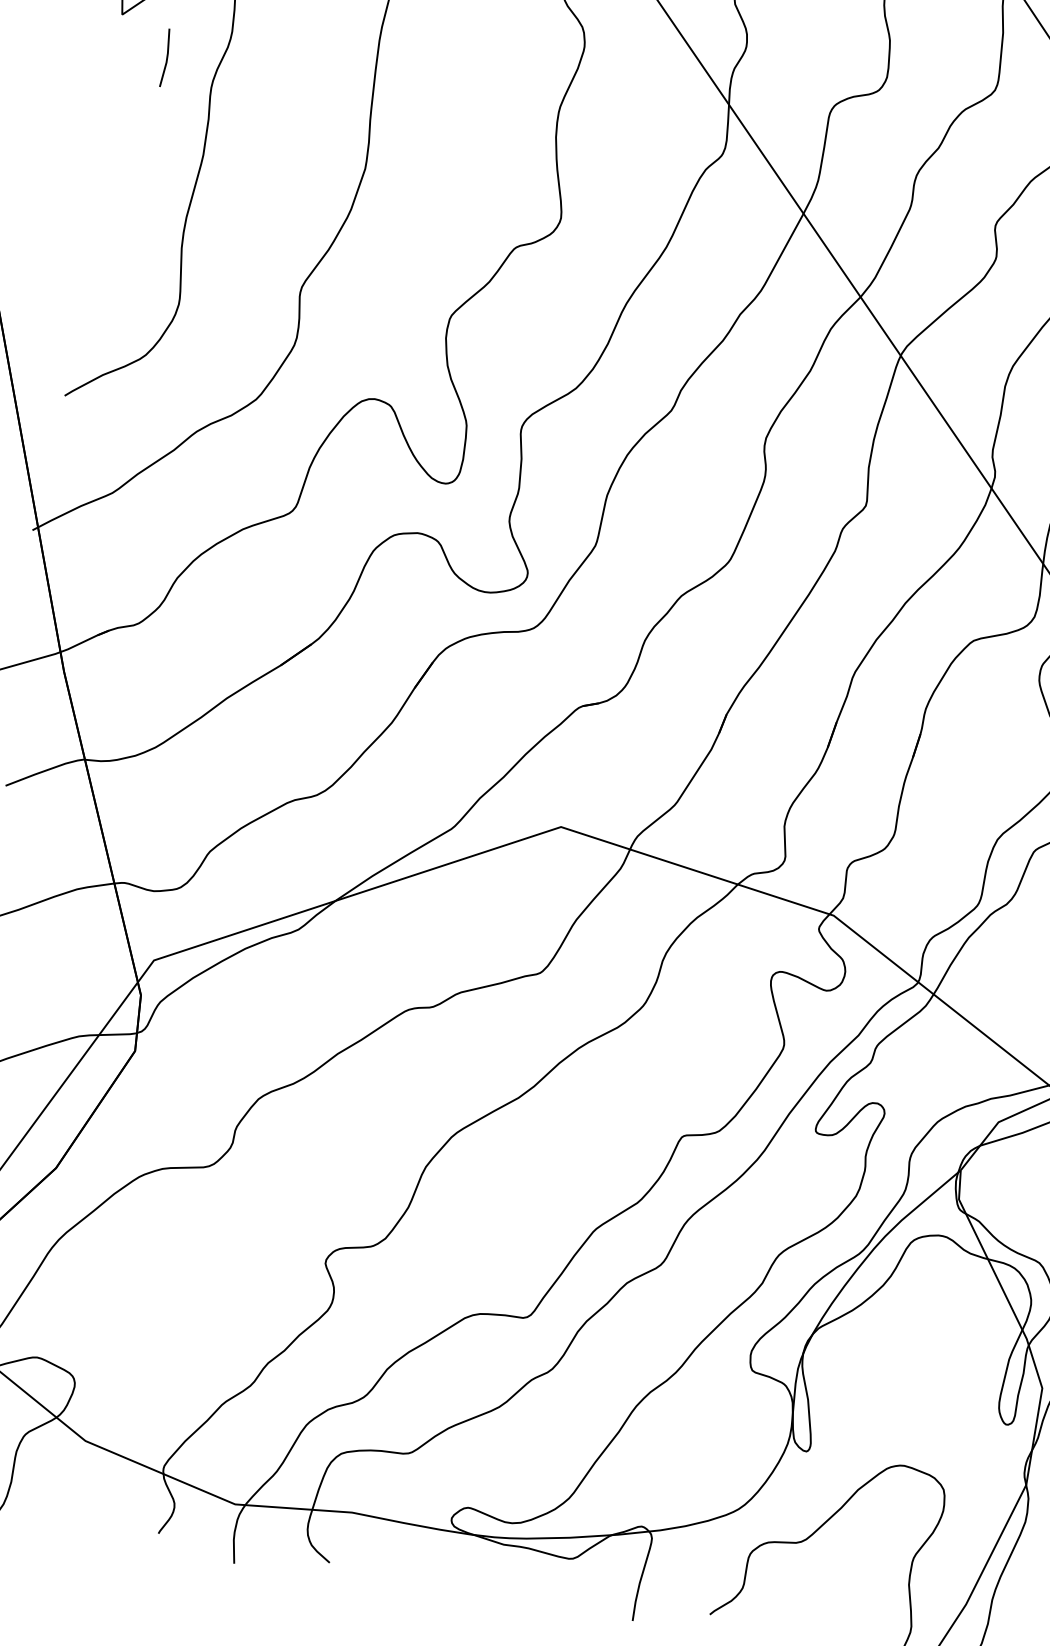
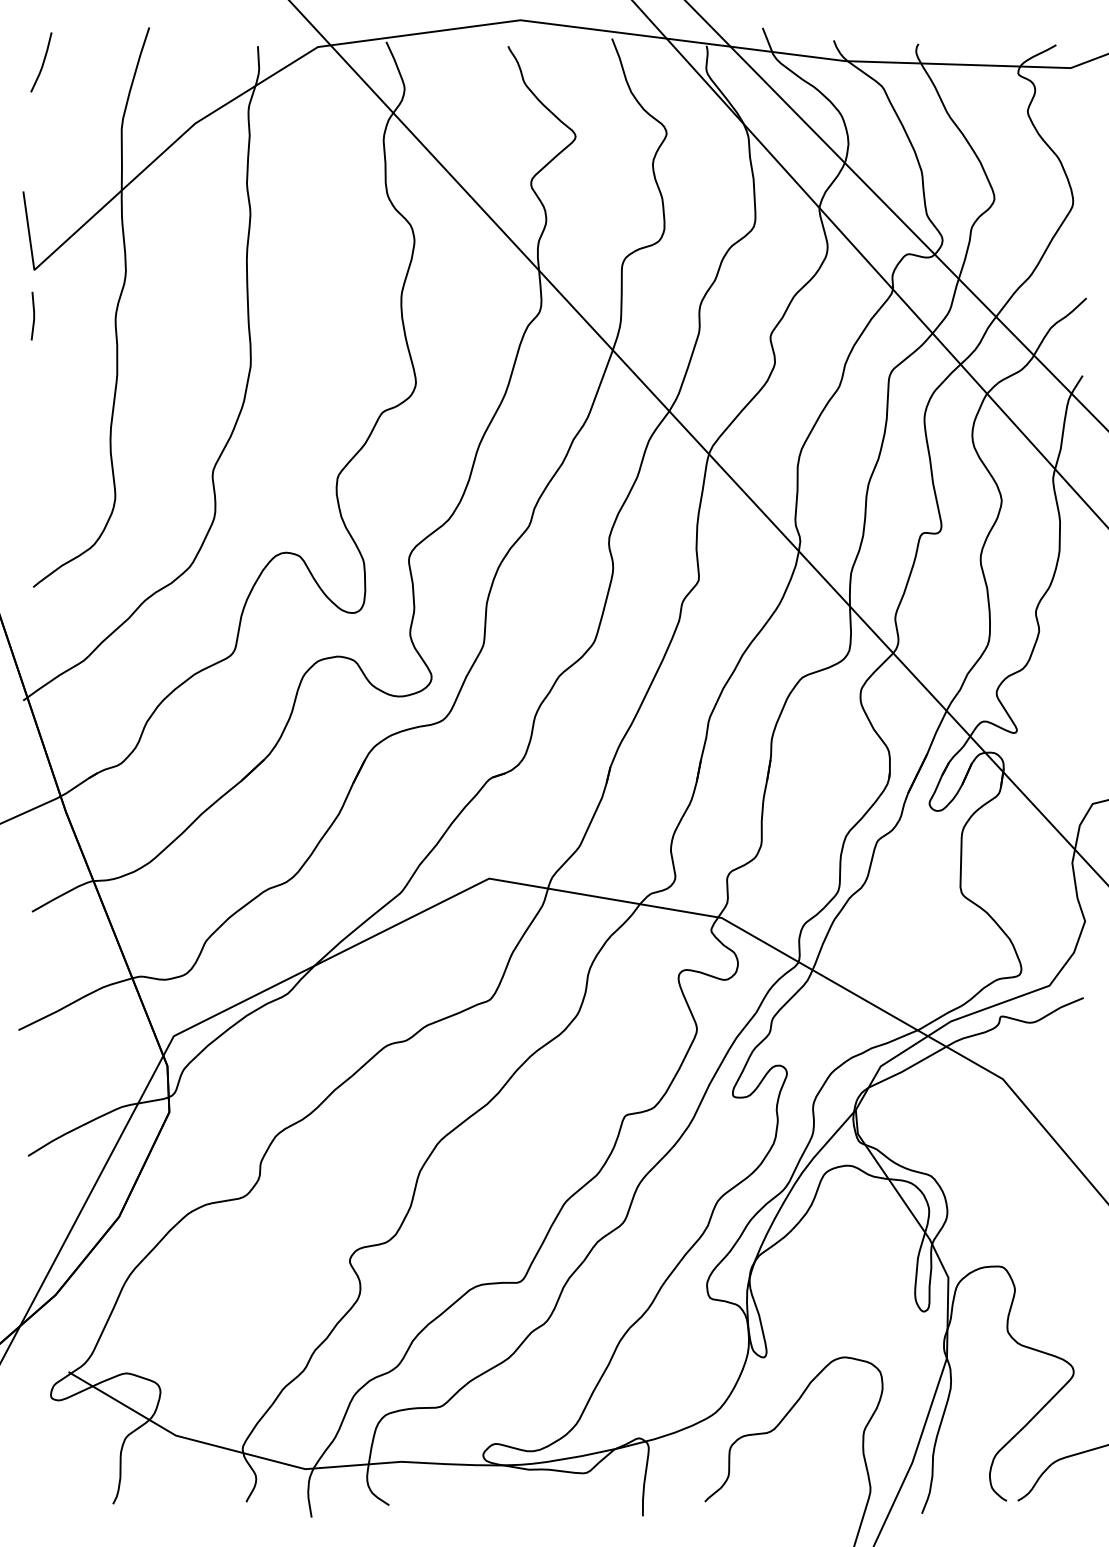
line: (166, 57) -> (33, 315), moved

